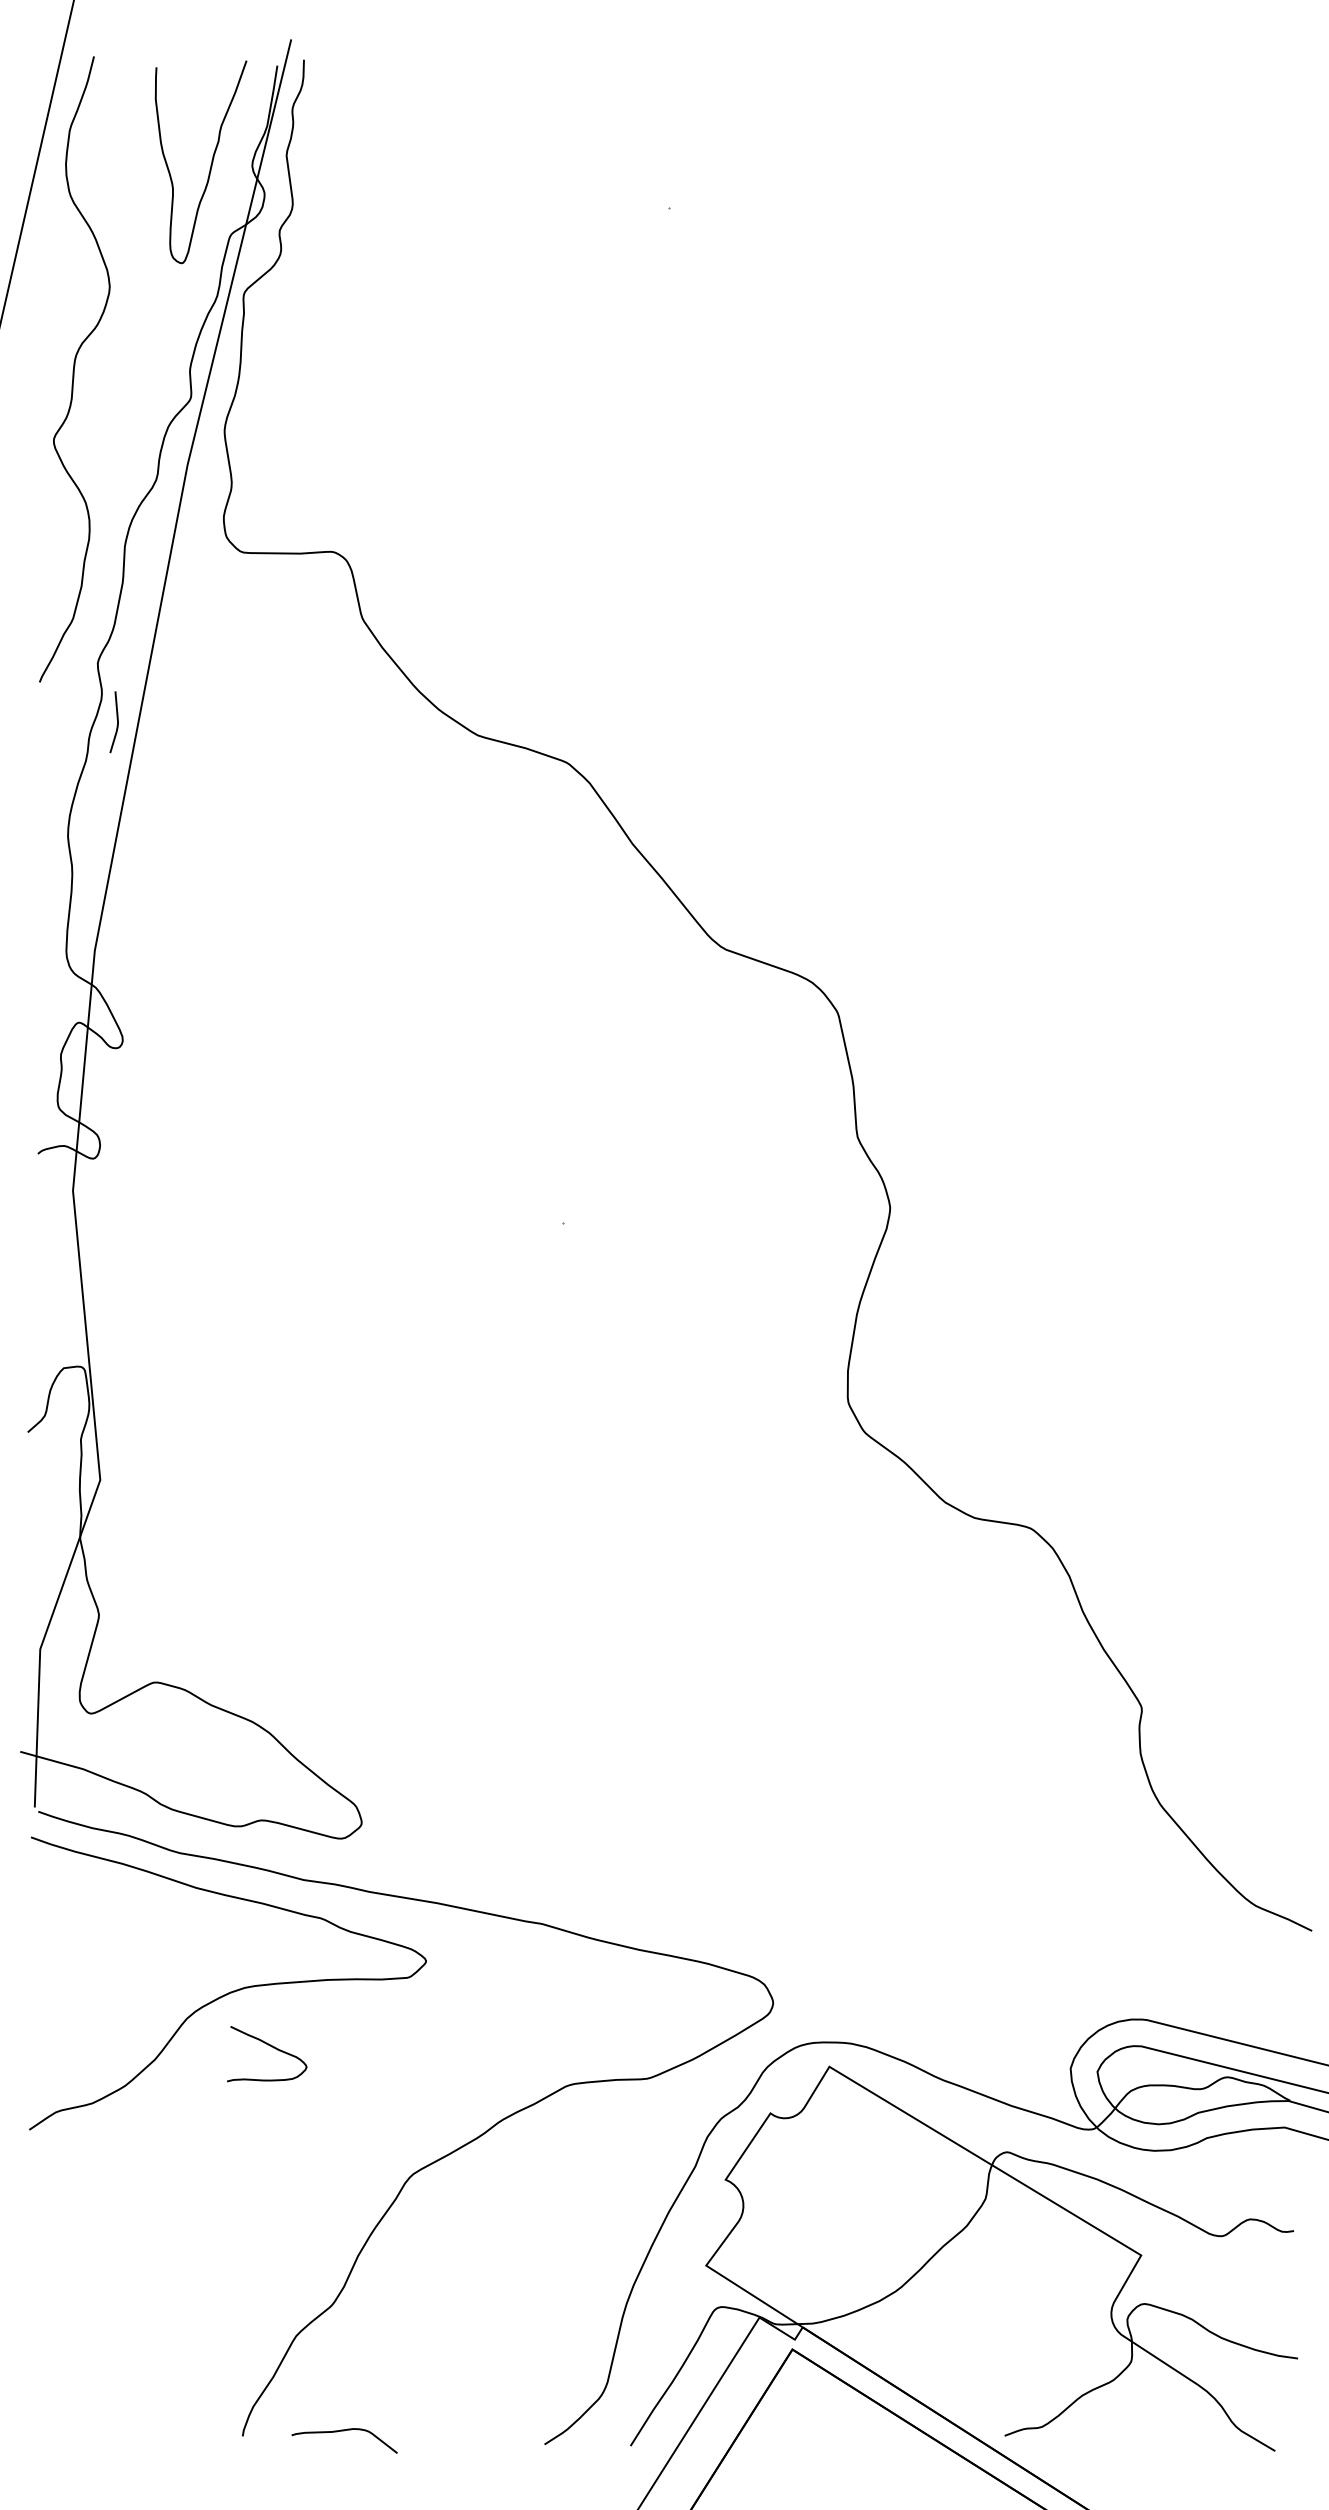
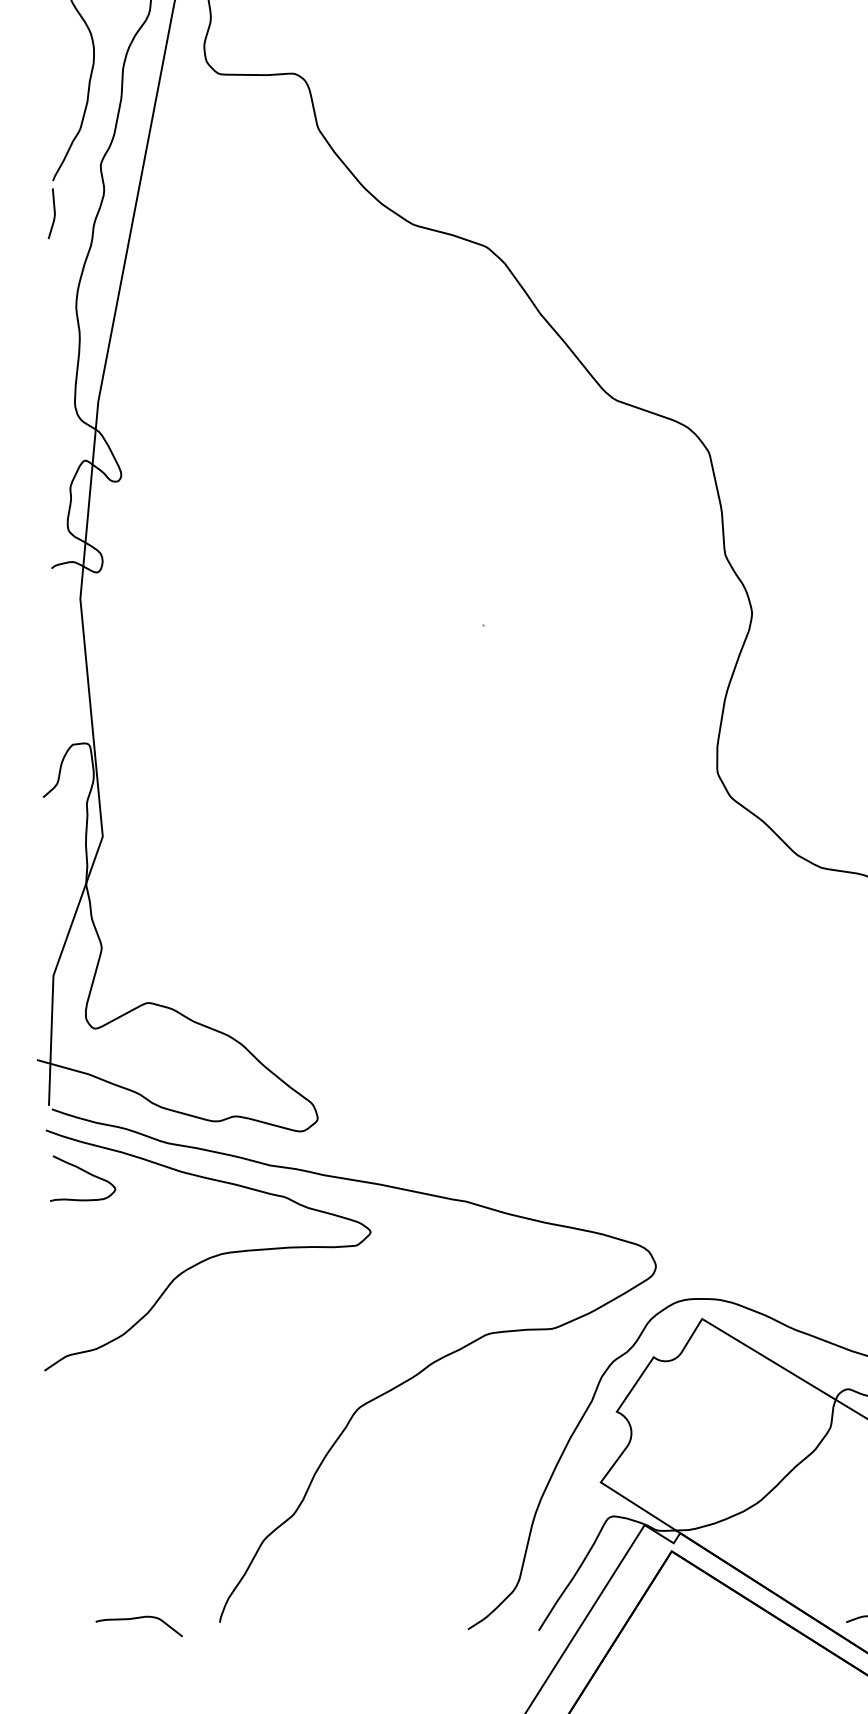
line: (117, 722) -> (54, 213), moved
curve: (271, 2047) -> (86, 1173), moved
curve: (344, 2431) -> (139, 1618), moved

